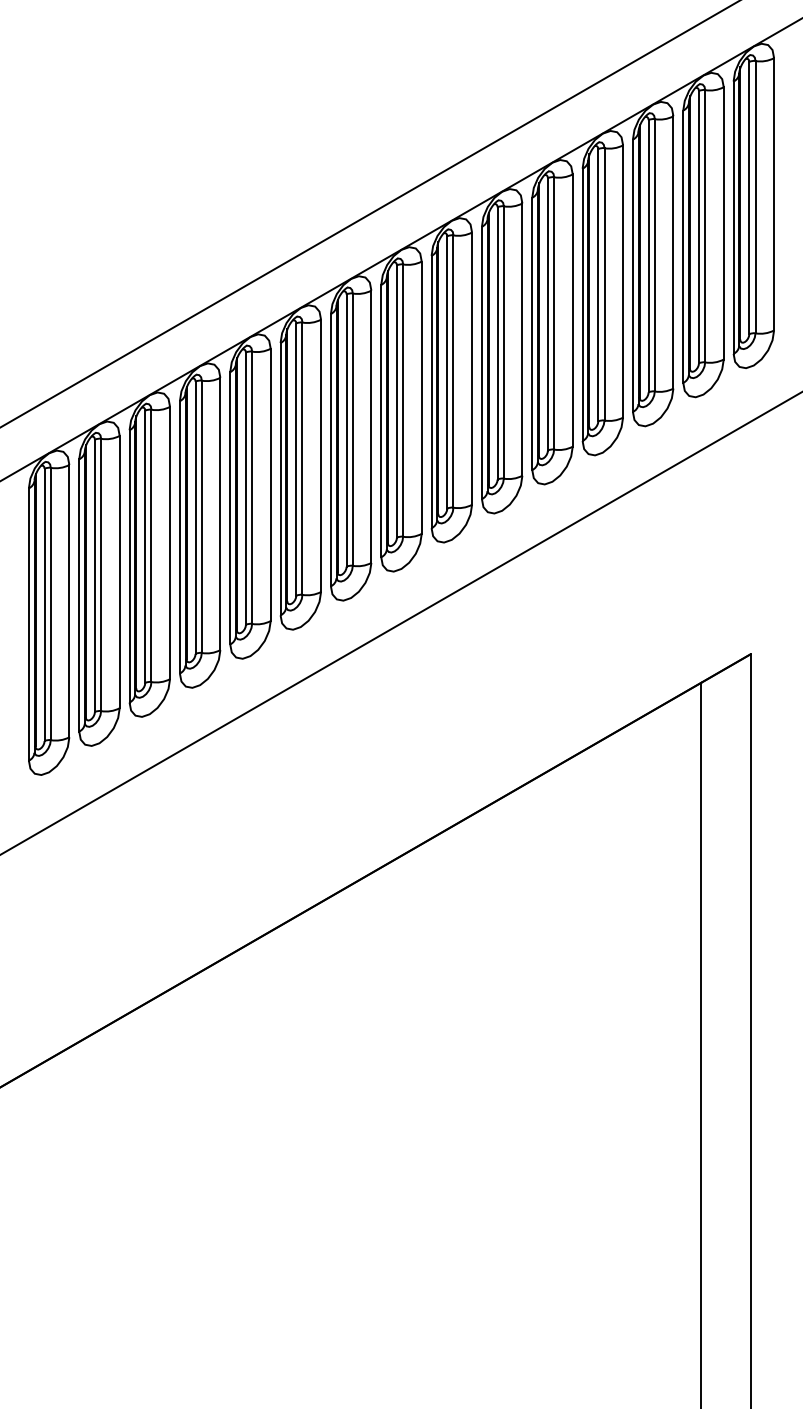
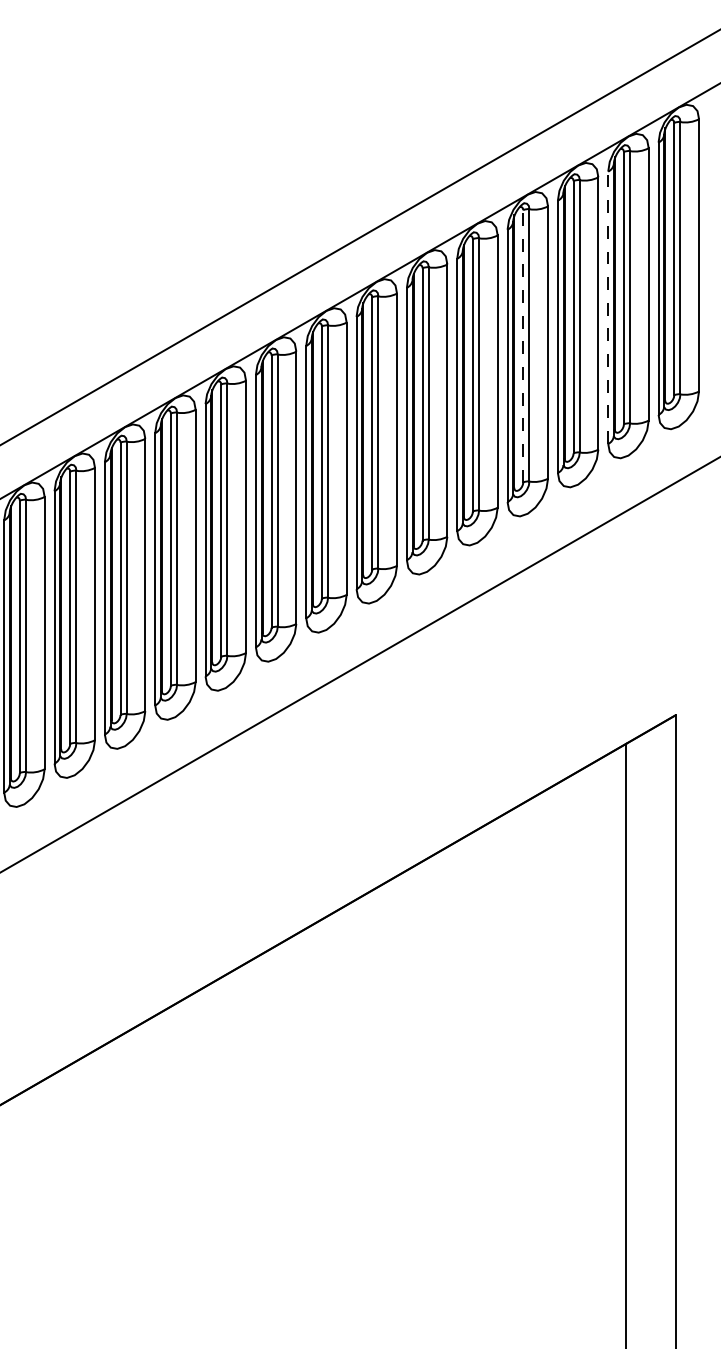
line: (683, 246) -> (608, 307), solid -> dashed
line: (598, 284) -> (523, 345), solid -> dashed

